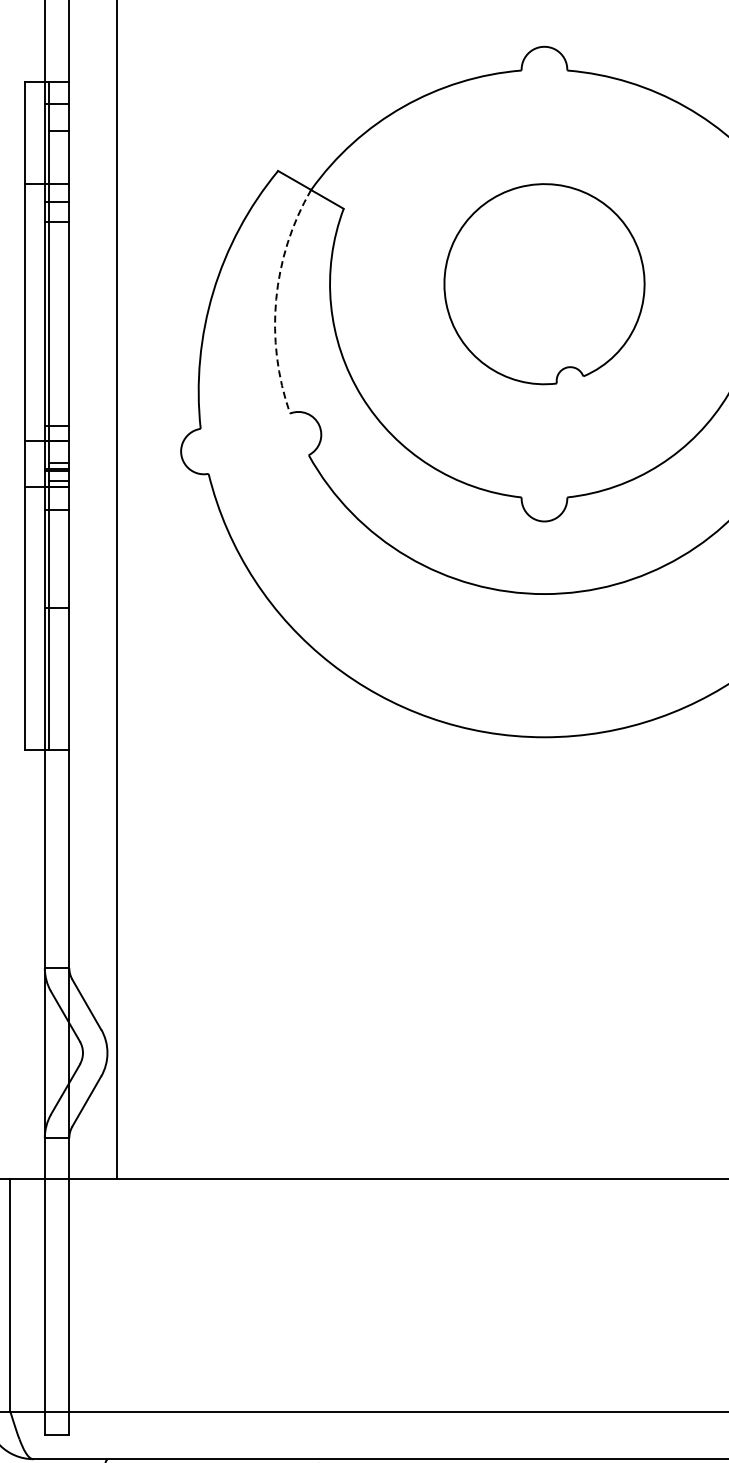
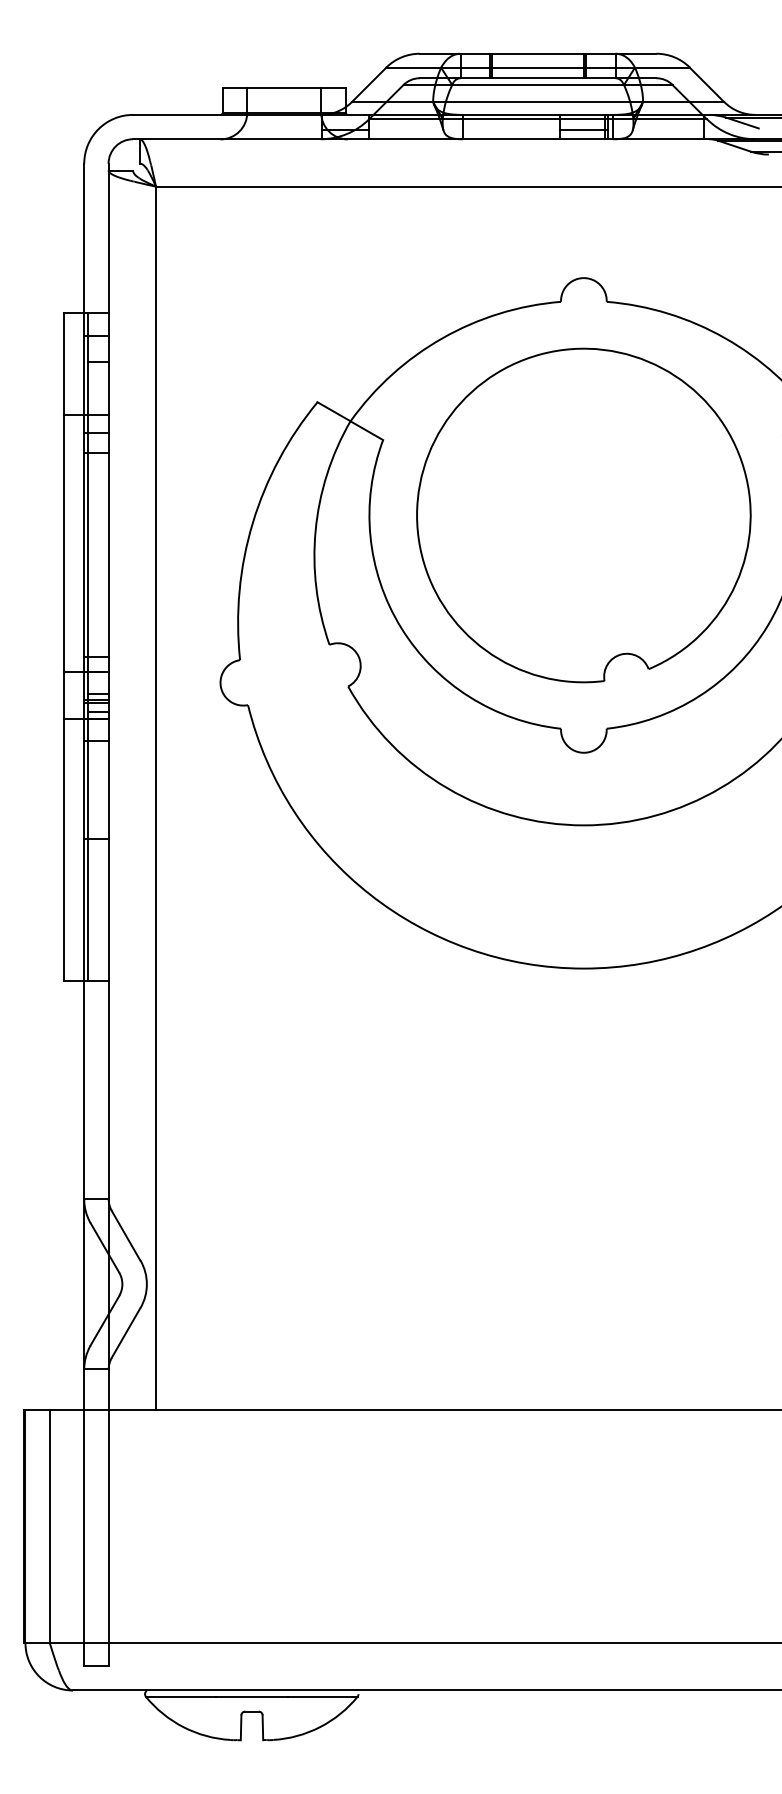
part: (544, 284) -> (583, 515), size x1.67
arc: (276, 299) -> (315, 530), dashed -> solid

